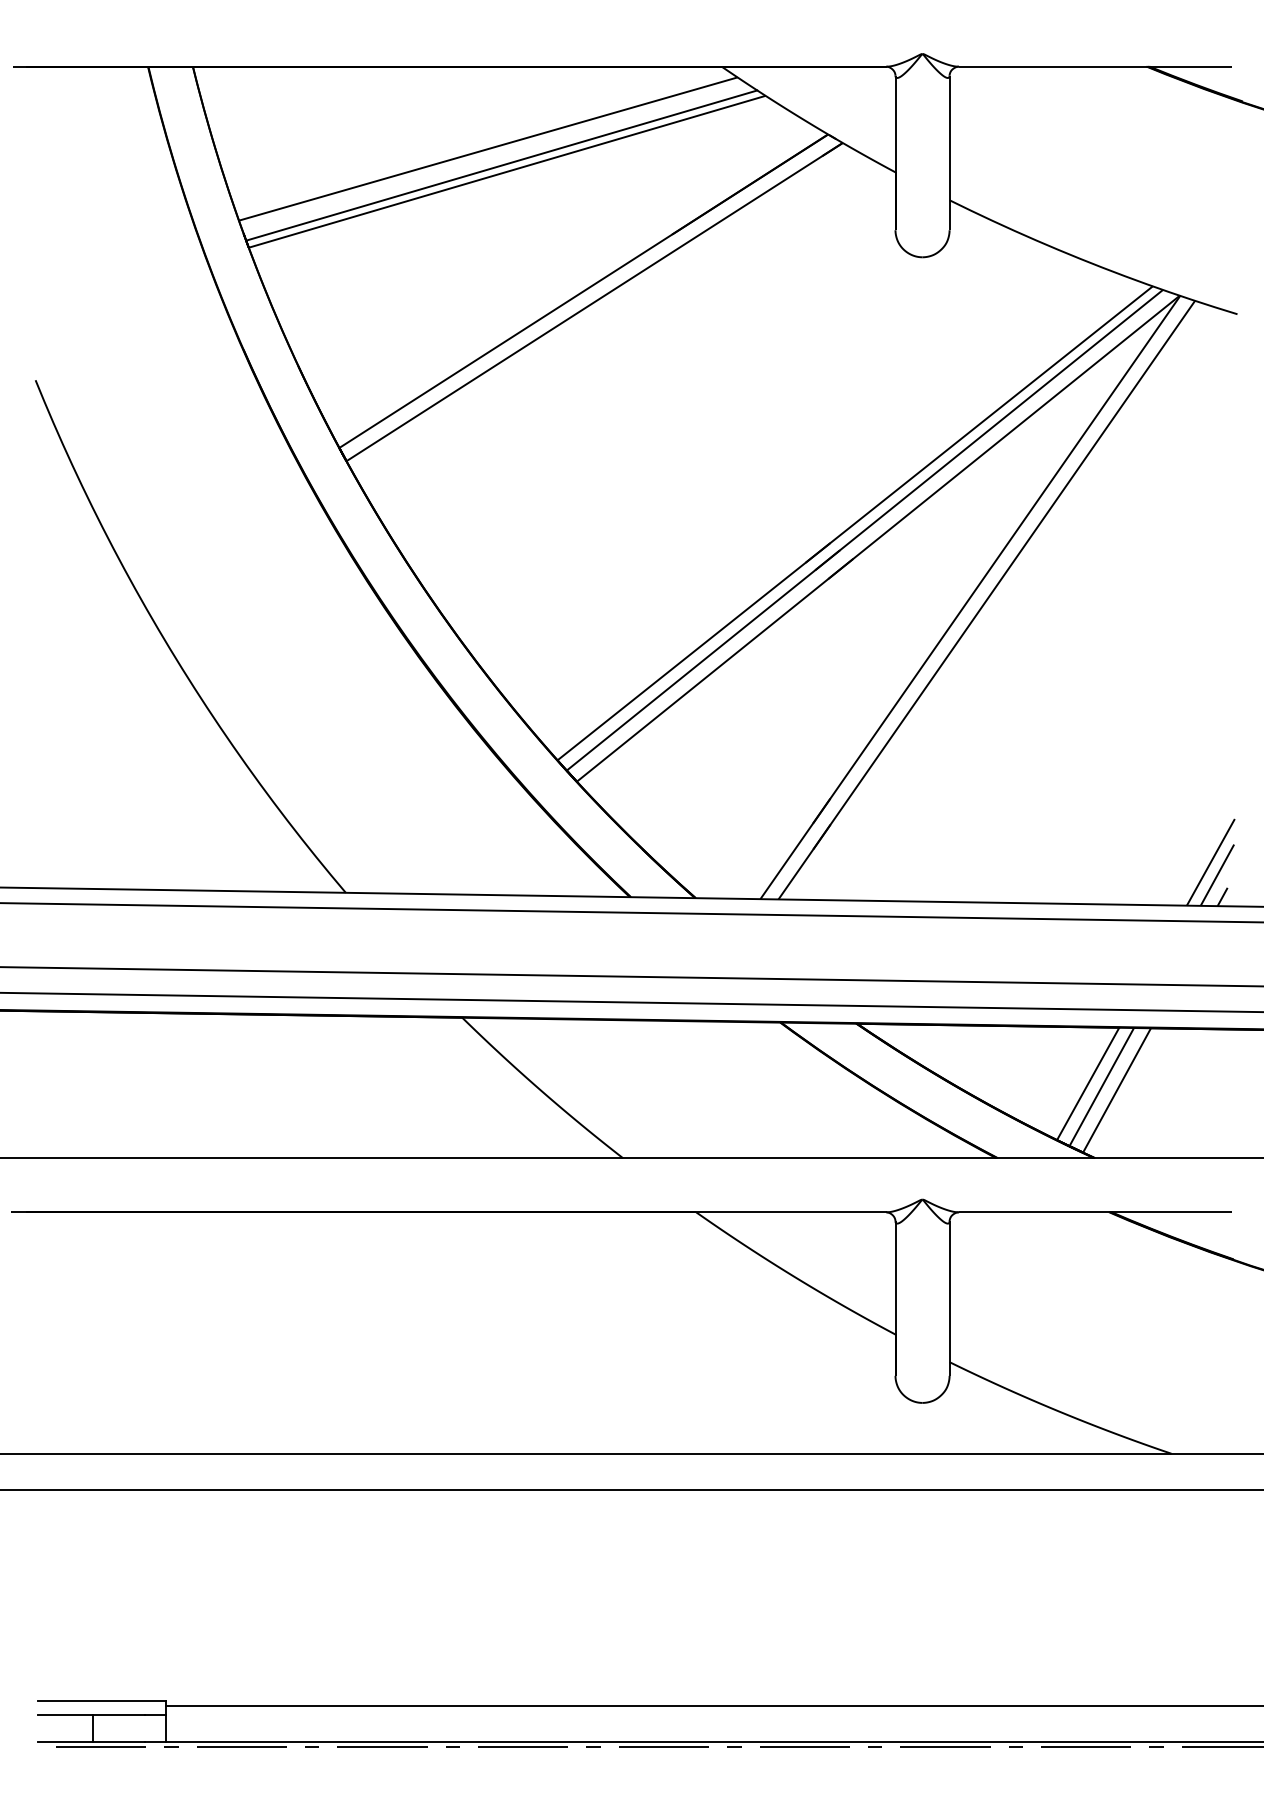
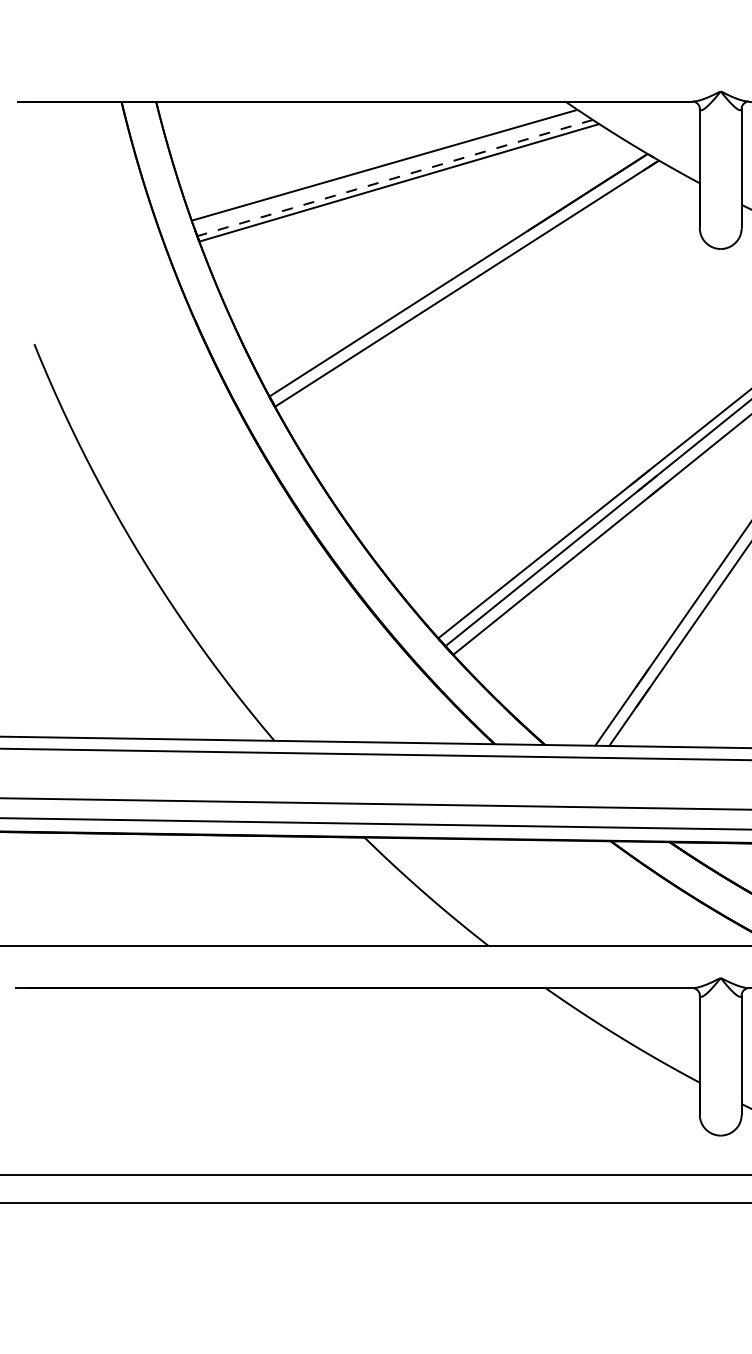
line: (501, 165) -> (394, 177), solid -> dashed

